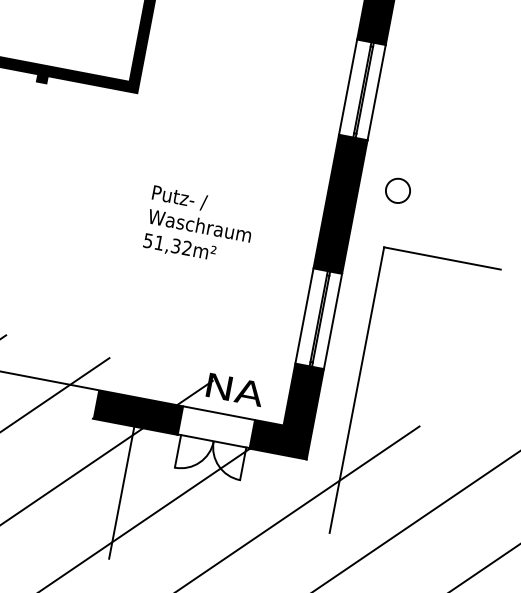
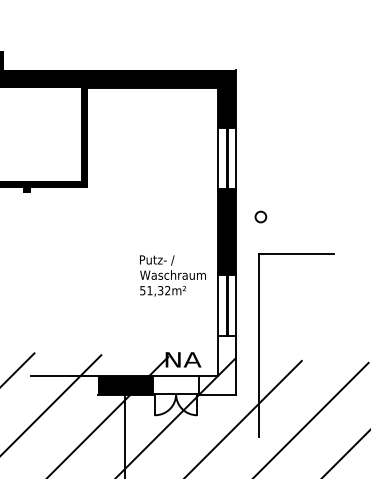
circle: (397, 189) -> (260, 216), size x0.7
text: (198, 226) -> (172, 275), moved
fill: (286, 408) -> (217, 365), removed

